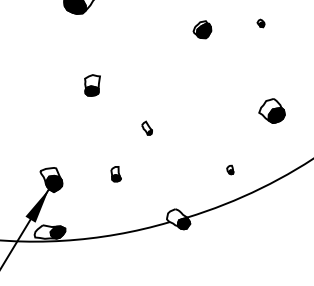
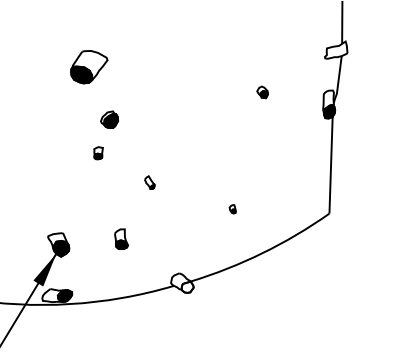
part: (260, 23) -> (262, 92), size x1.6
part: (202, 29) -> (109, 119), moved
part: (92, 86) -> (98, 153), size x0.6
part: (271, 110) -> (272, 177), removed
part: (146, 128) -> (149, 182), moved
part: (230, 170) -> (232, 209), moved
part: (116, 174) -> (121, 239), size x1.4
fill: (183, 222) -> (187, 286), removed

